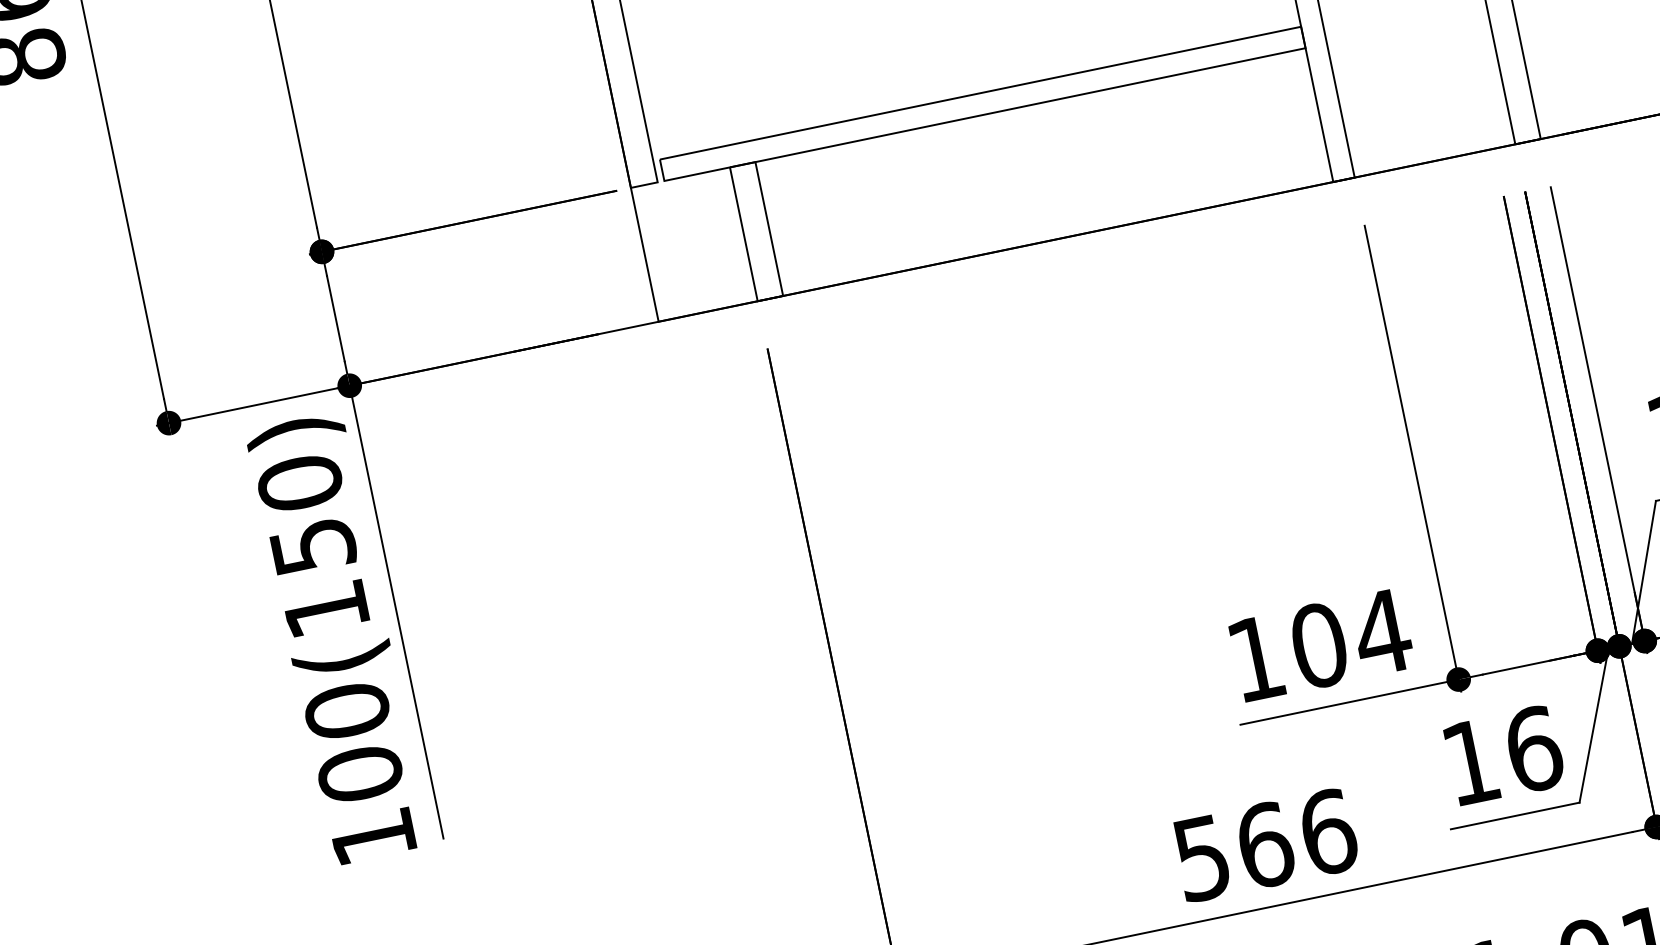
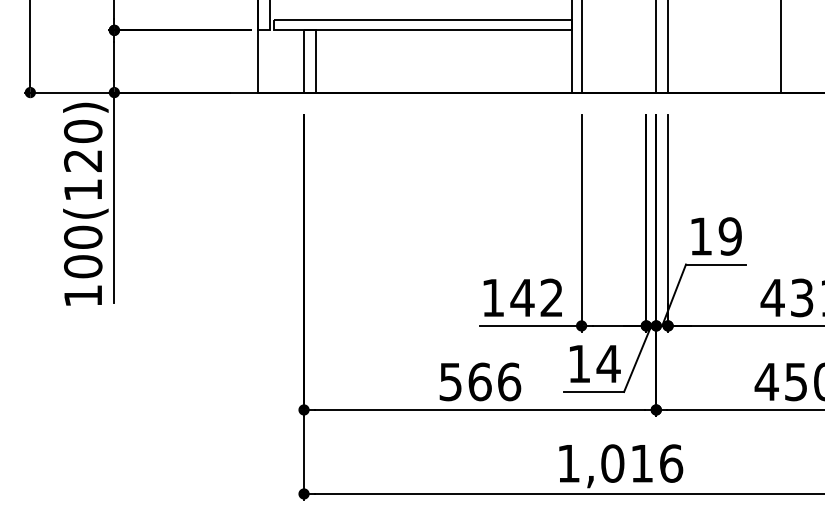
text: (313, 545) -> (83, 160), 100(150) -> 100(120)
text: (1349, 638) -> (536, 297), 104 -> 142
text: (1533, 748) -> (608, 363), 16 -> 14

